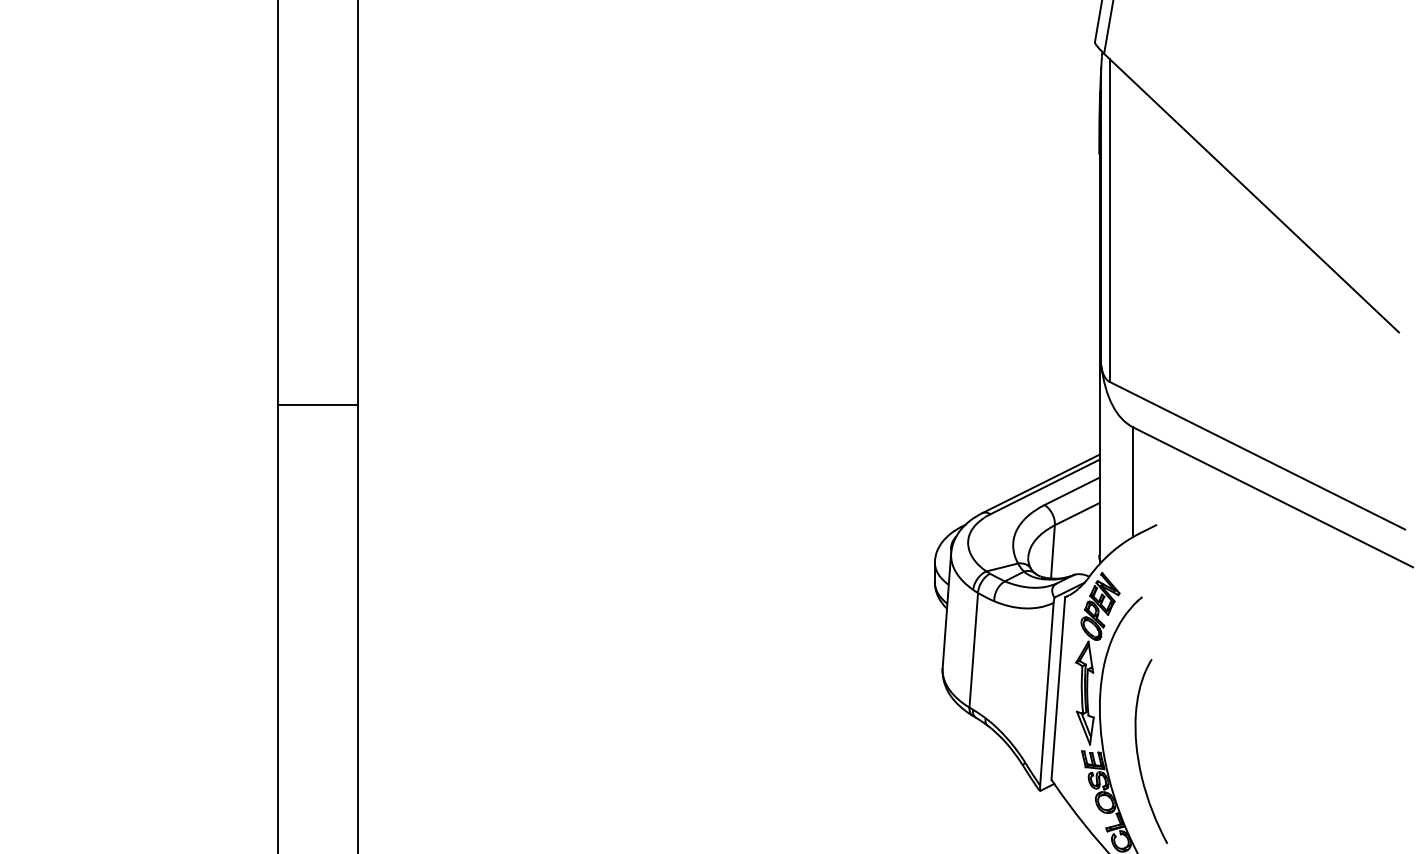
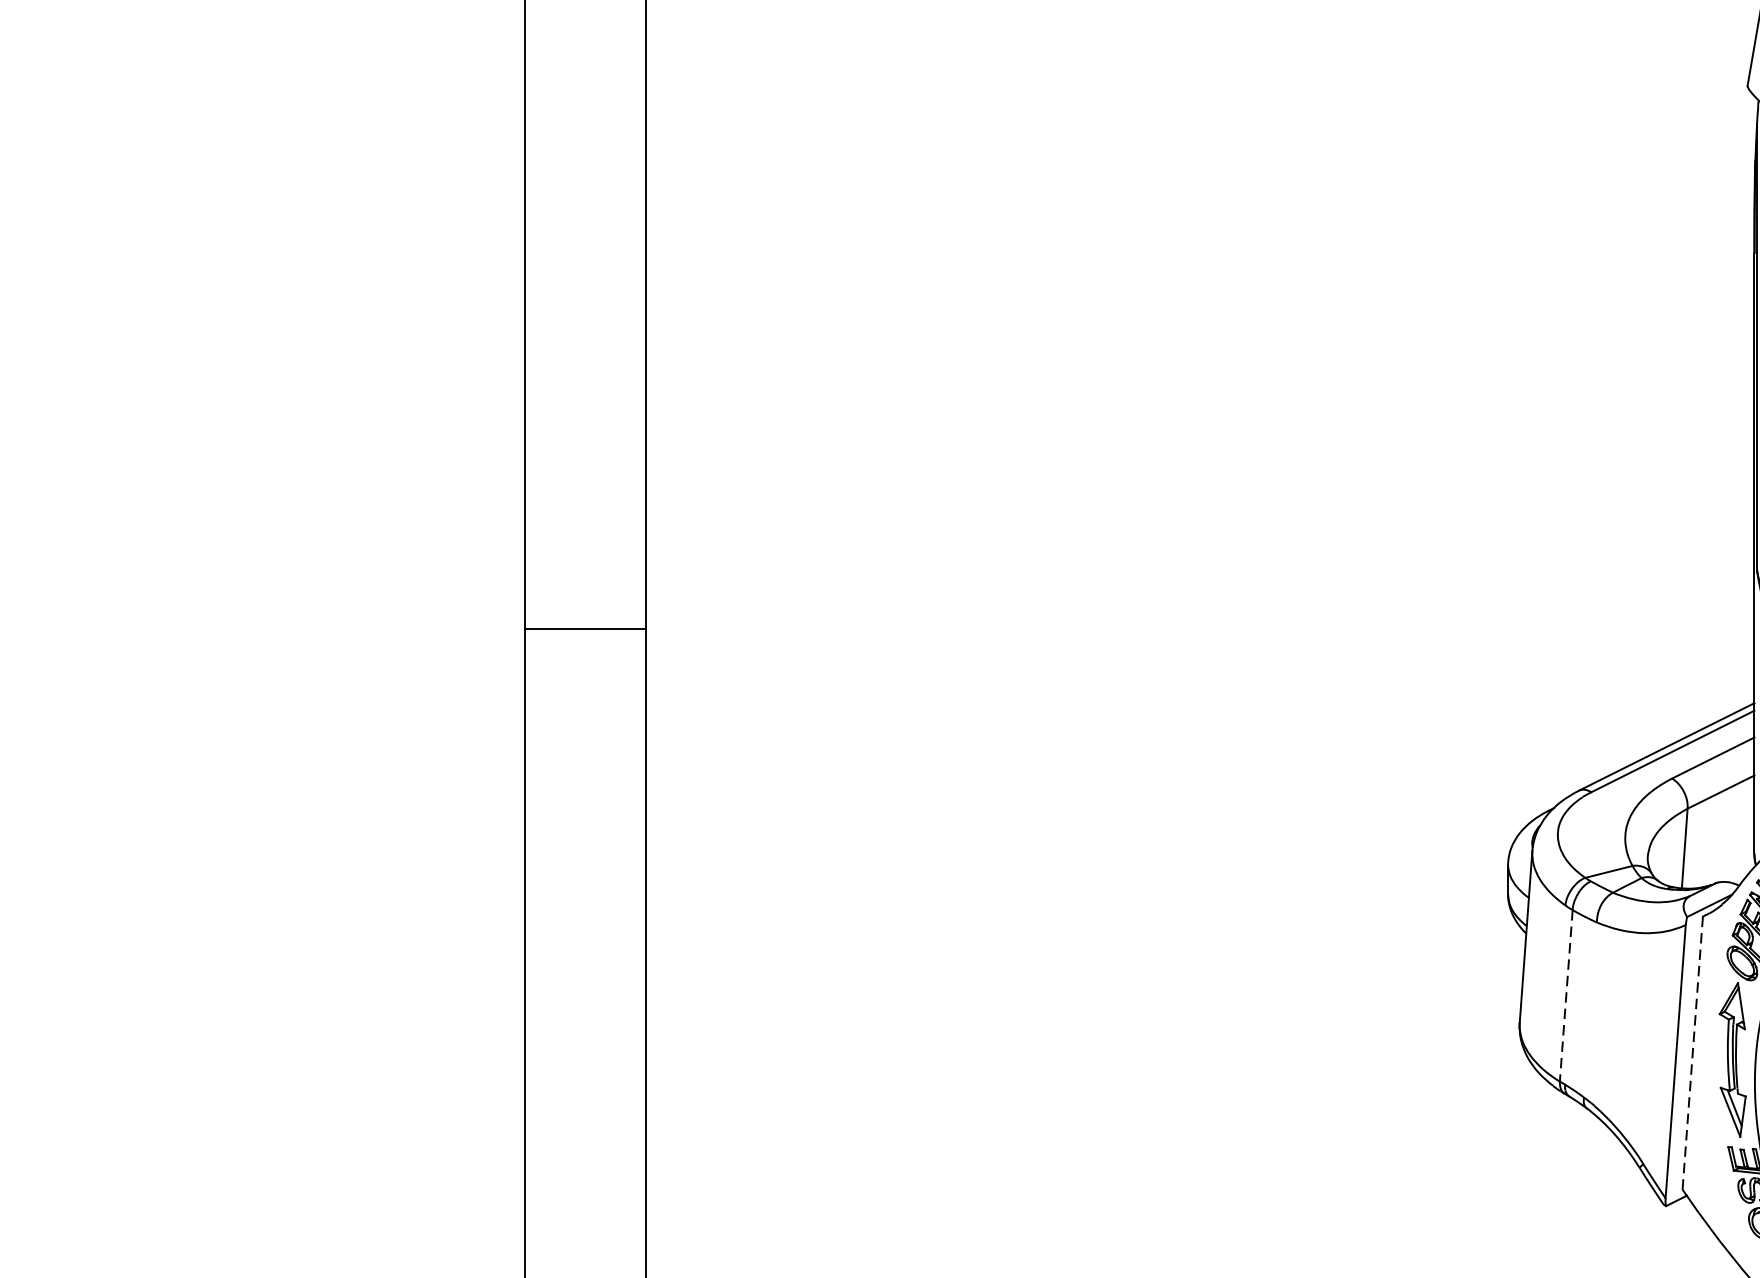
line: (973, 650) -> (1565, 996), solid -> dashed
line: (1058, 688) -> (1693, 1052), solid -> dashed

